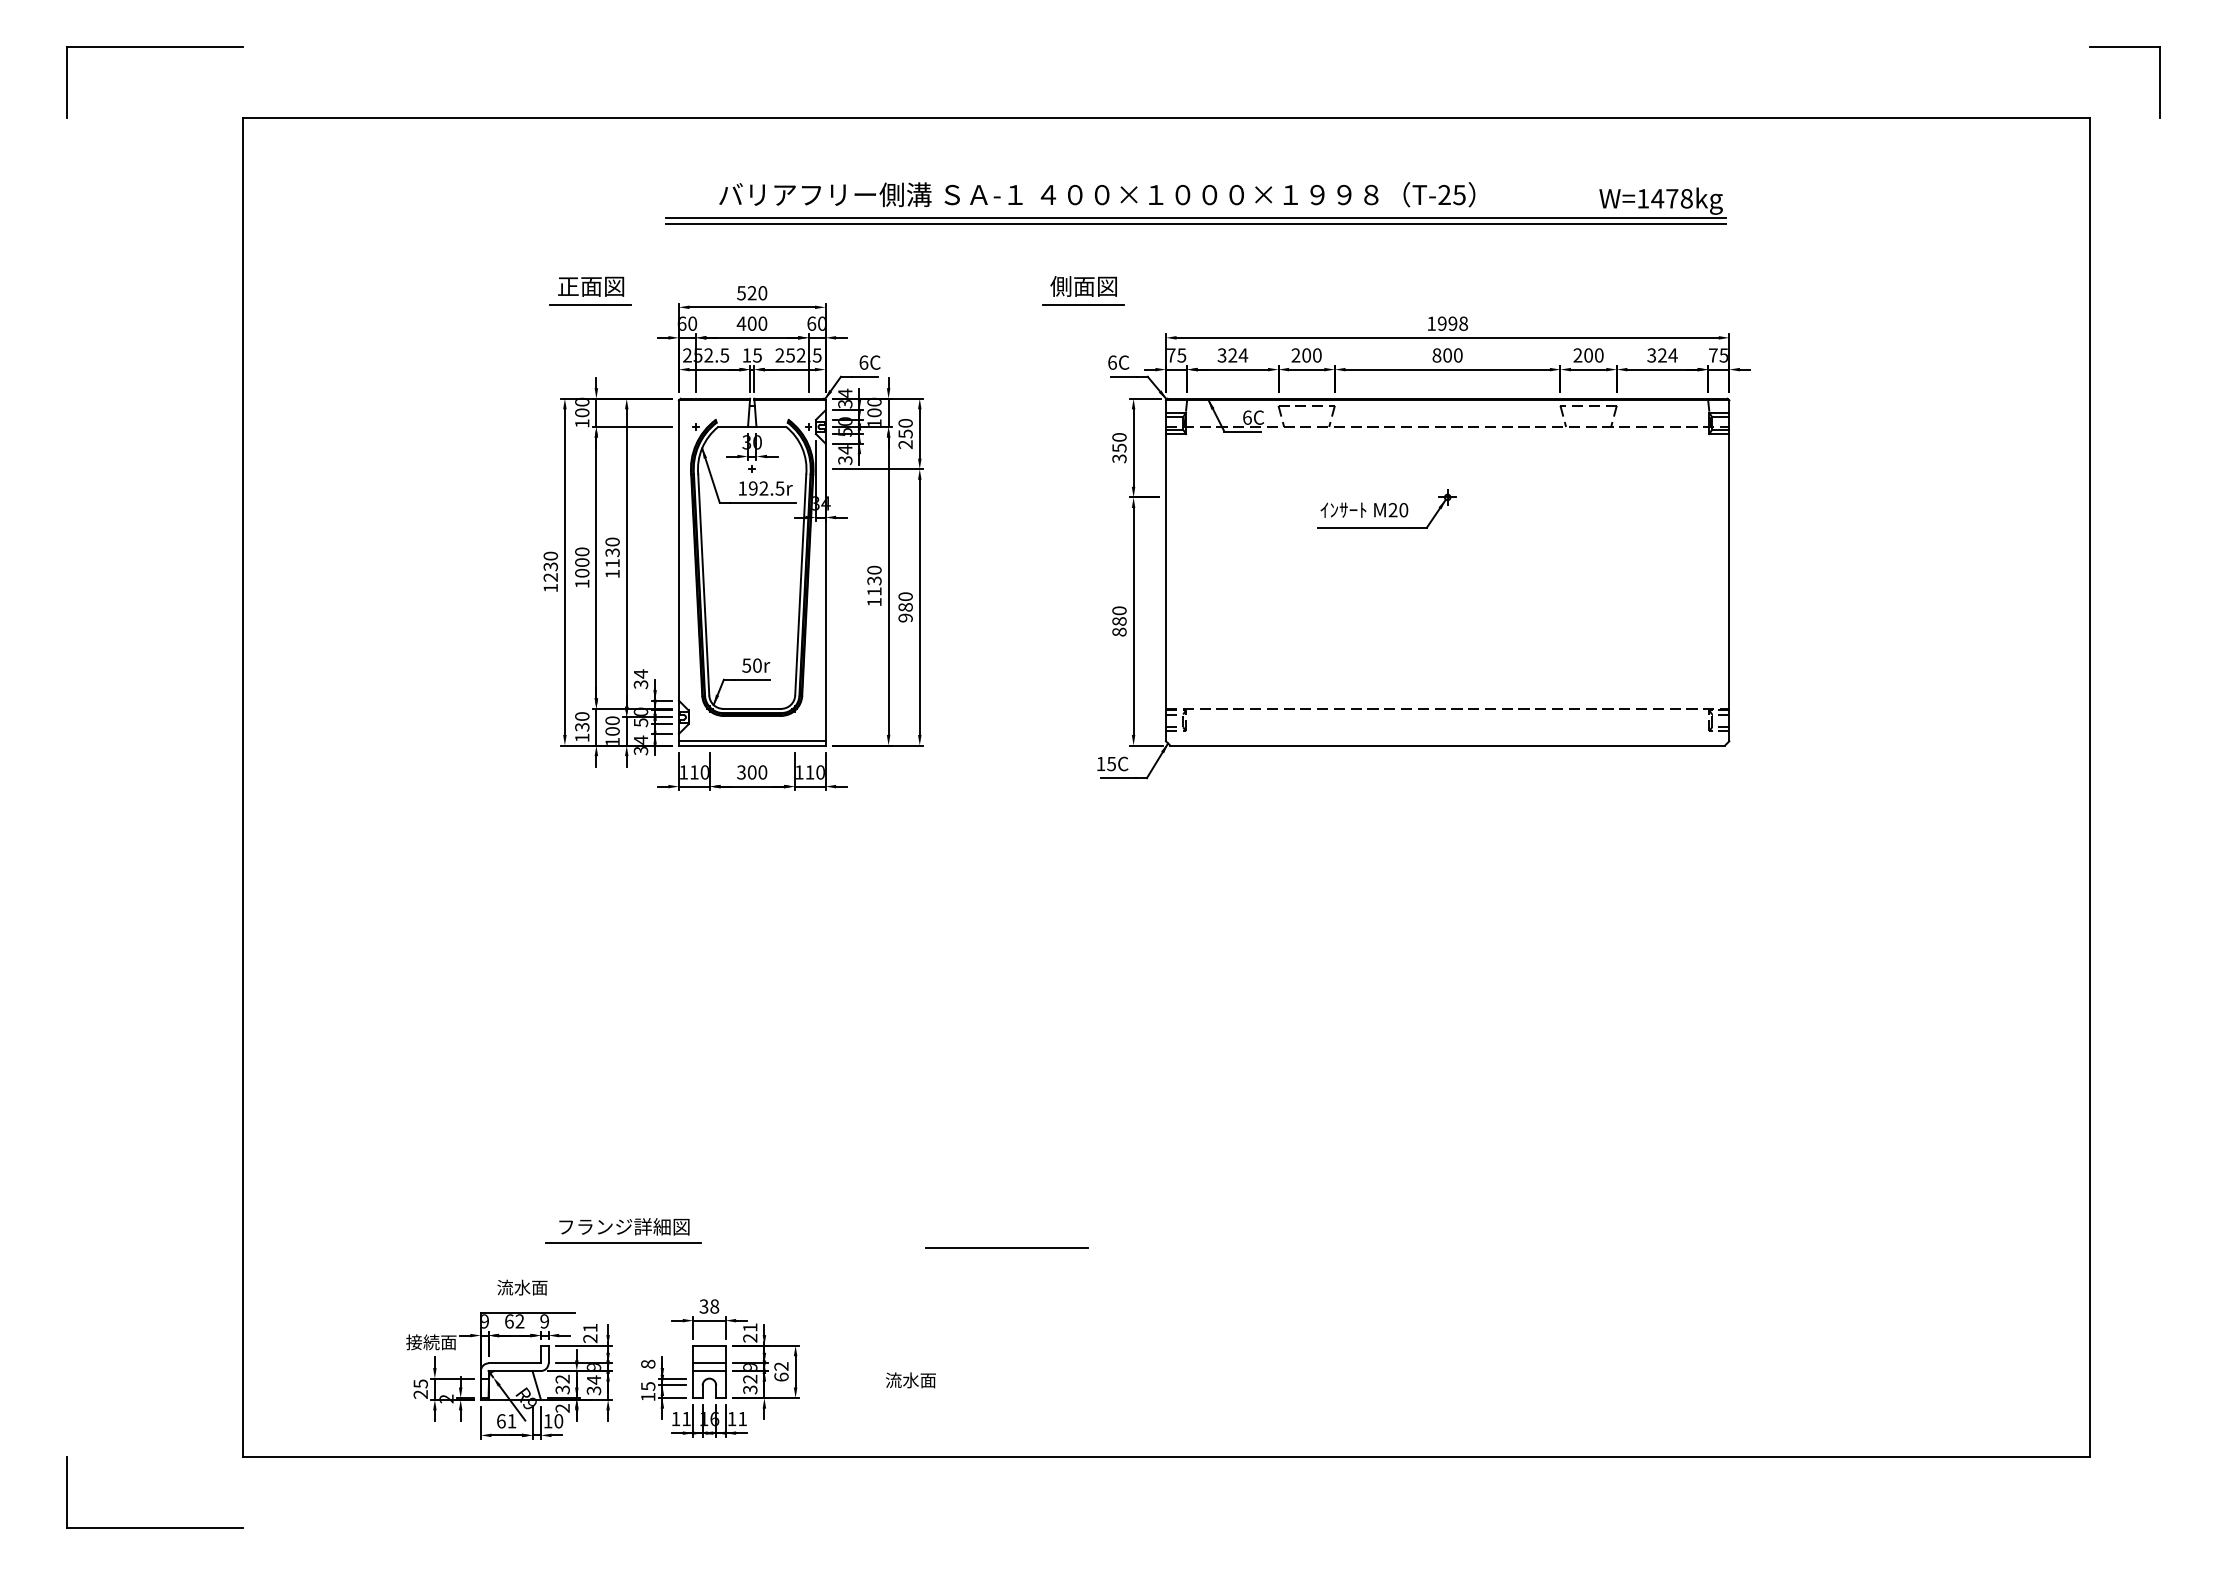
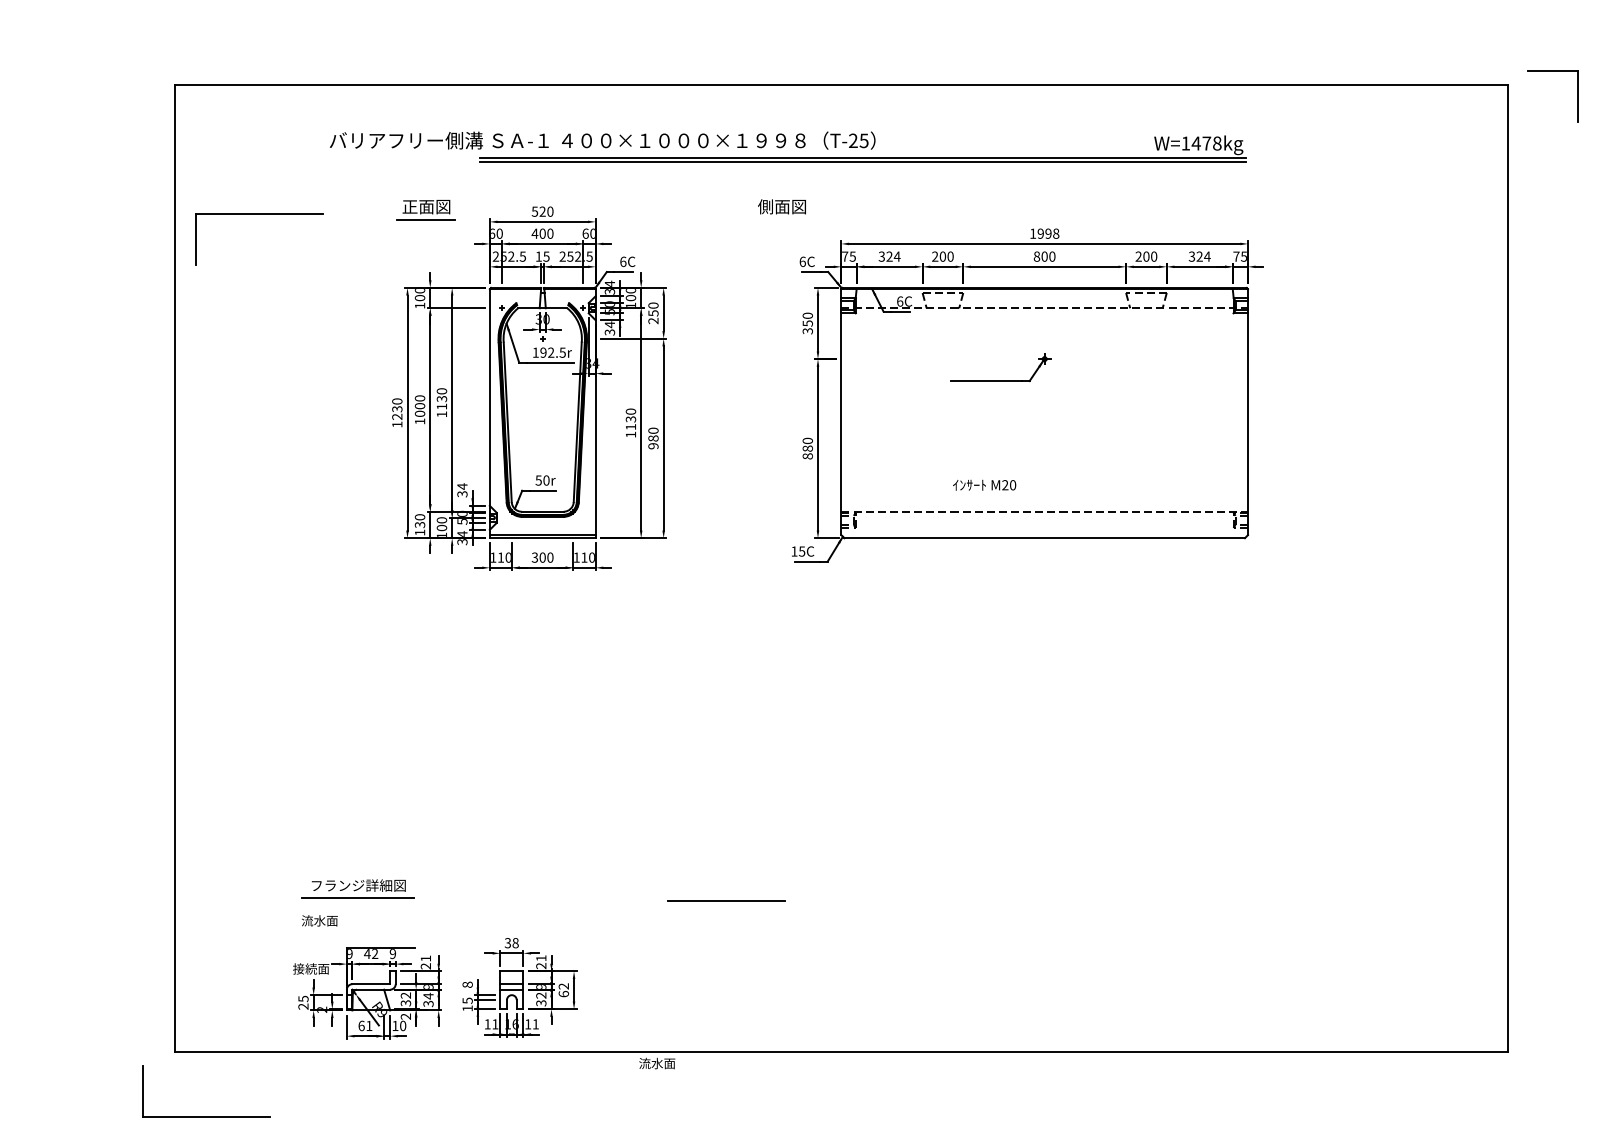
part: (154, 47) -> (259, 214), moved
part: (2124, 47) -> (1552, 71), moved
text: (1097, 194) -> (602, 140), moved
line: (1083, 304) -> (781, 219), removed
text: (1364, 509) -> (984, 484), moved
part: (623, 1230) -> (358, 888), moved
text: (522, 1287) -> (319, 920), moved
text: (509, 1321) -> (367, 953), 62 -> 42
text: (910, 1380) -> (656, 1063), moved
part: (154, 1527) -> (206, 1117), moved

